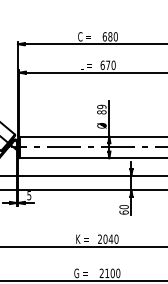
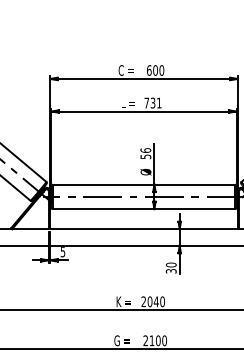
text: (110, 36) -> (155, 70), 680 -> 600
text: (107, 64) -> (152, 102), 670 -> 731
text: (101, 109) -> (145, 153), 89 -> 56
text: (123, 211) -> (170, 270), 60 -> 30

